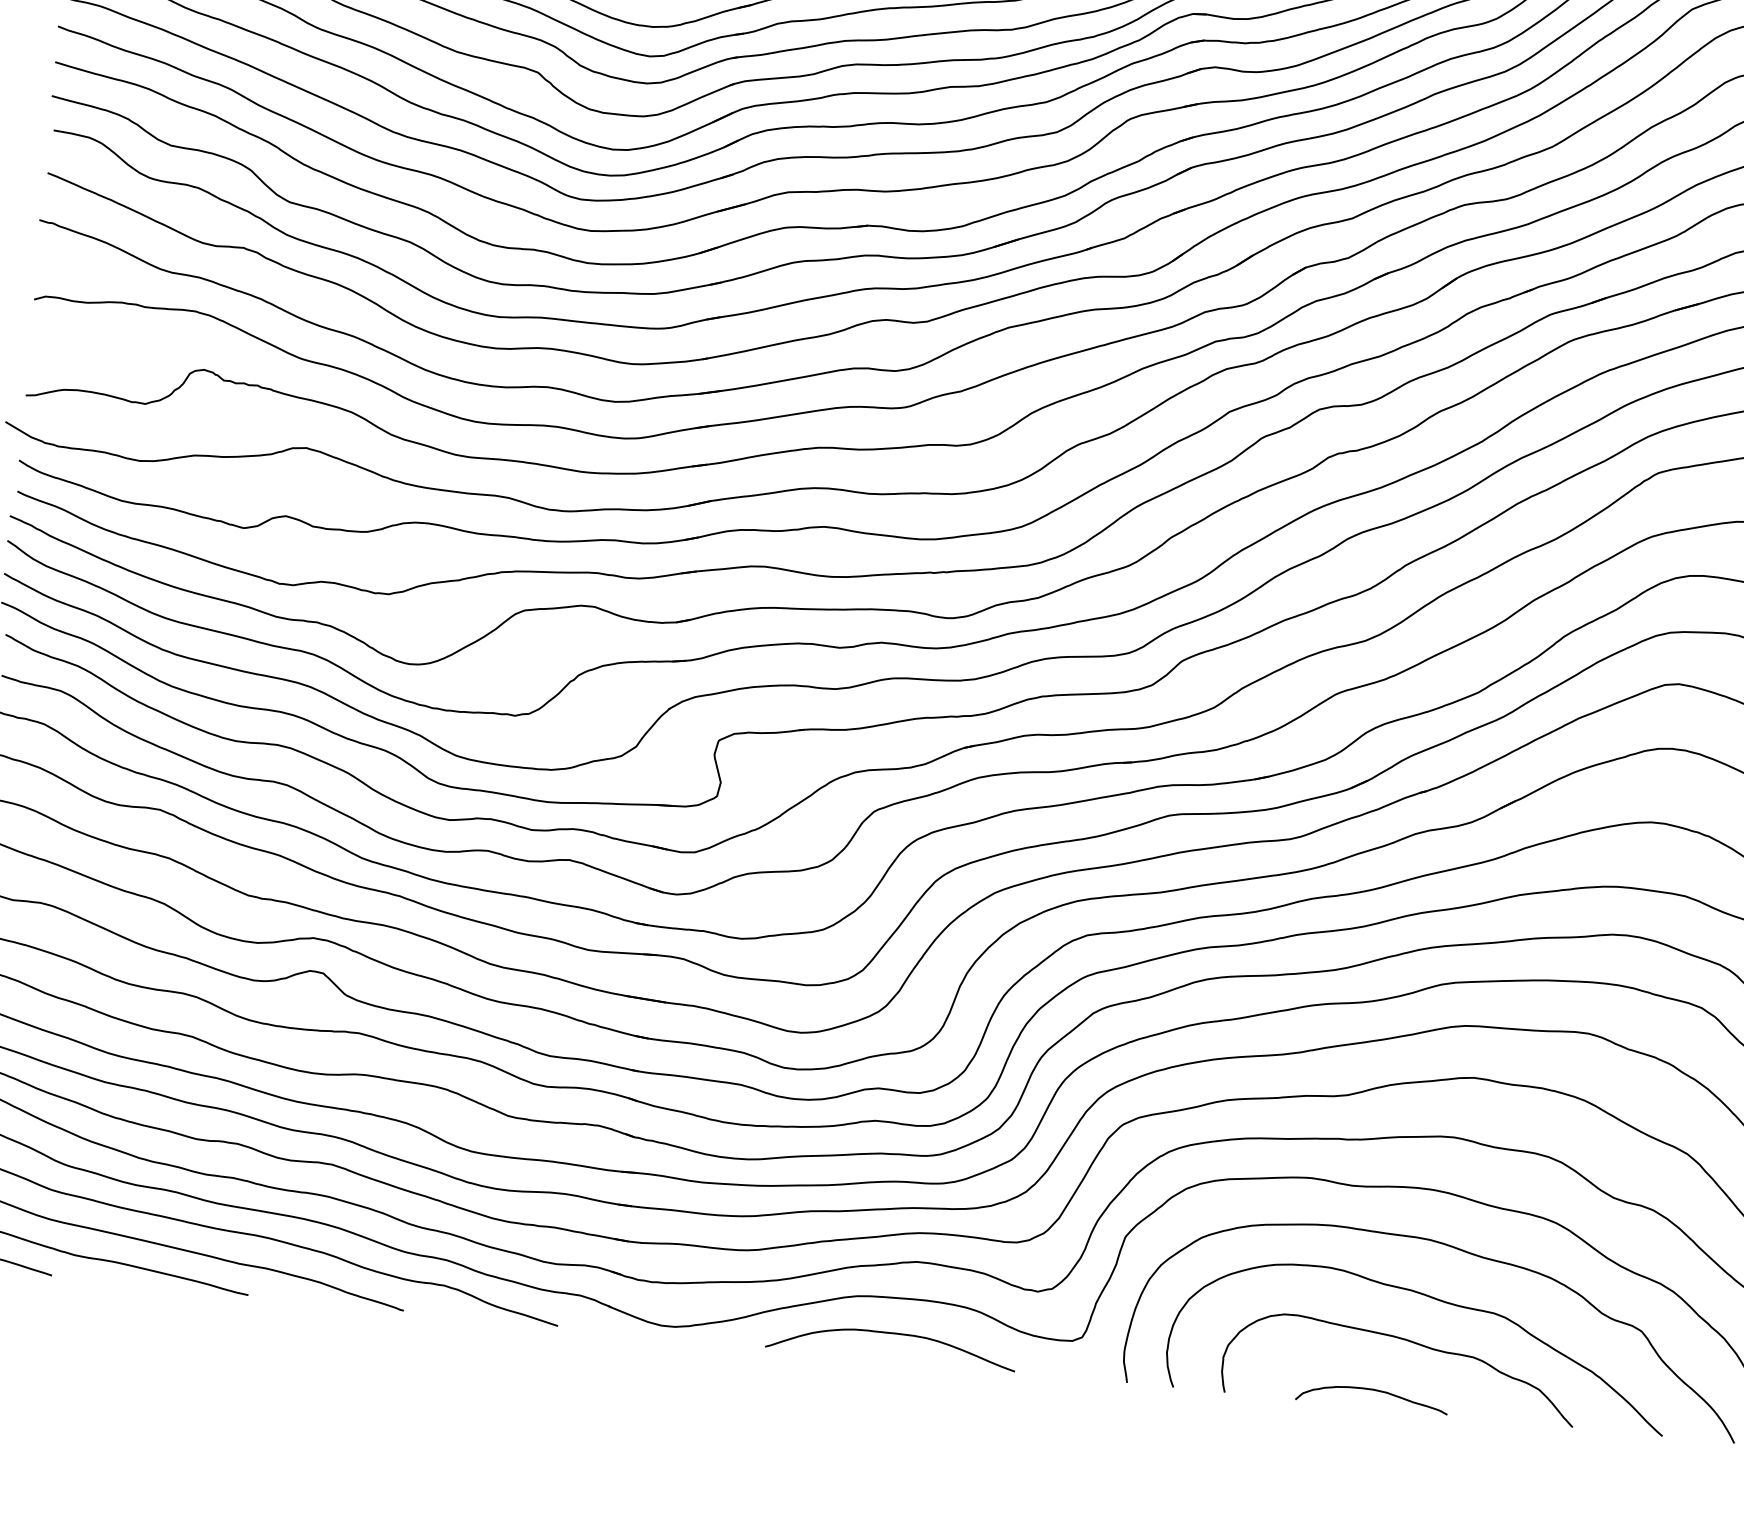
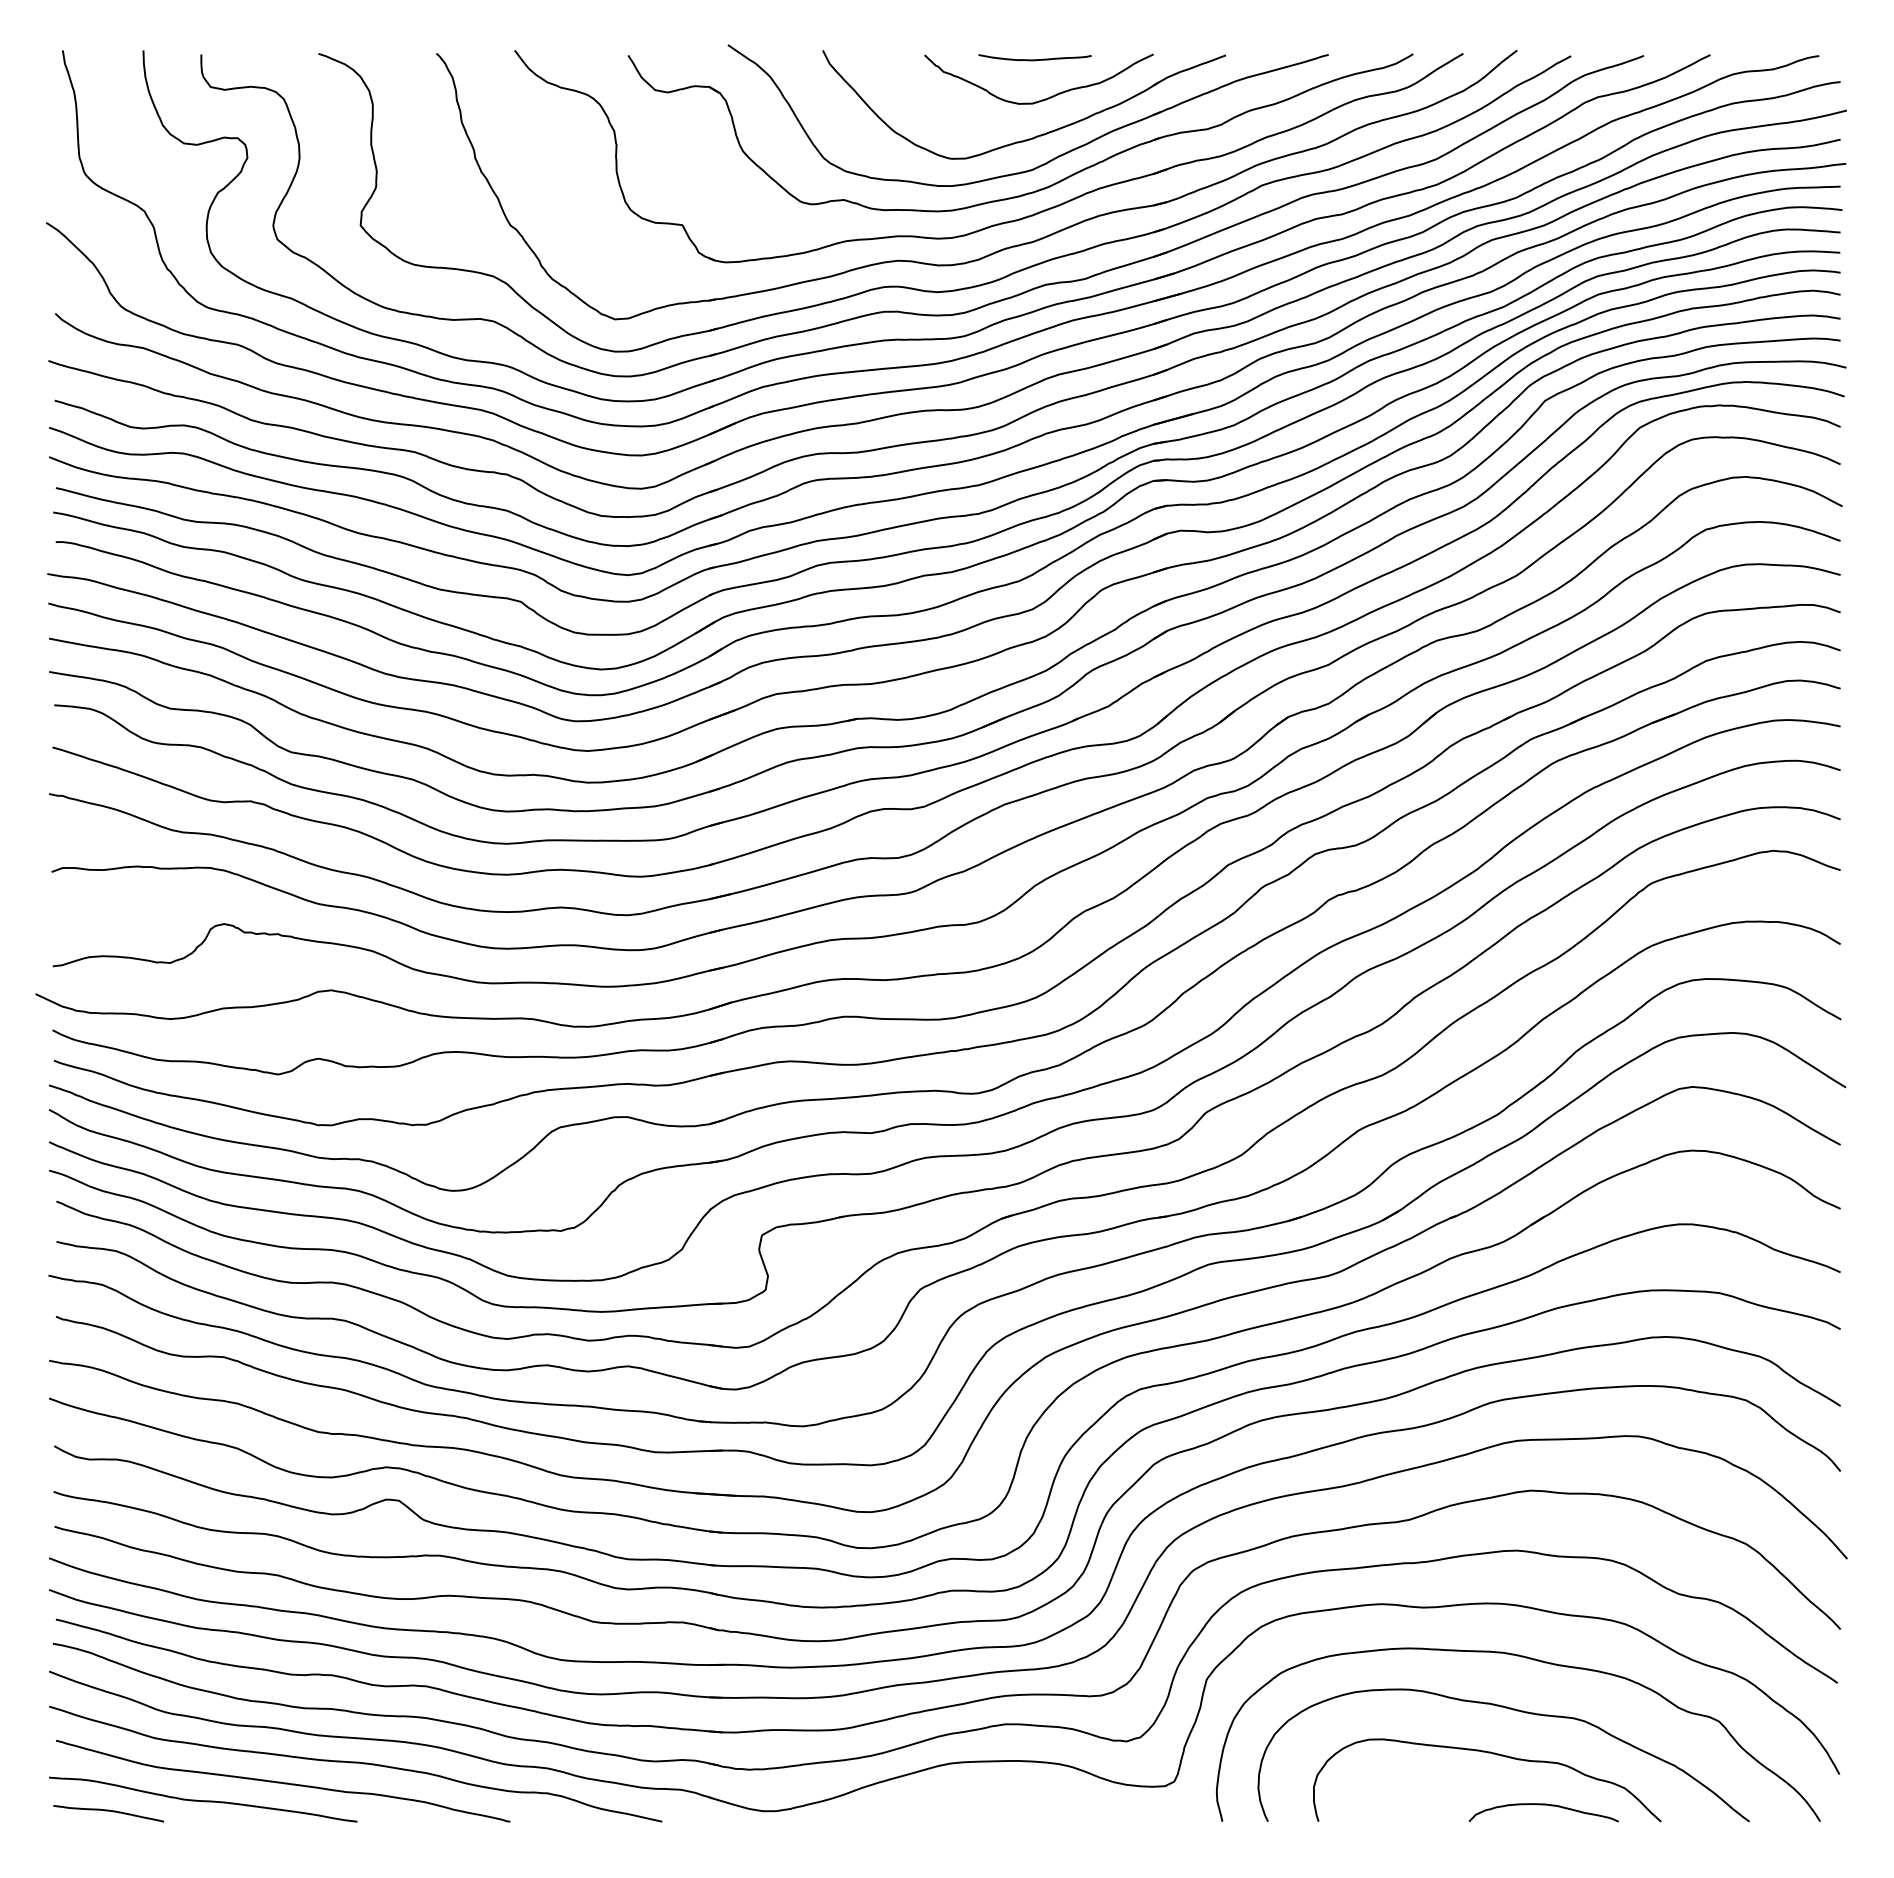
curve: (891, 1334) -> (988, 1797), removed
curve: (1372, 1390) -> (1543, 1805), moved

